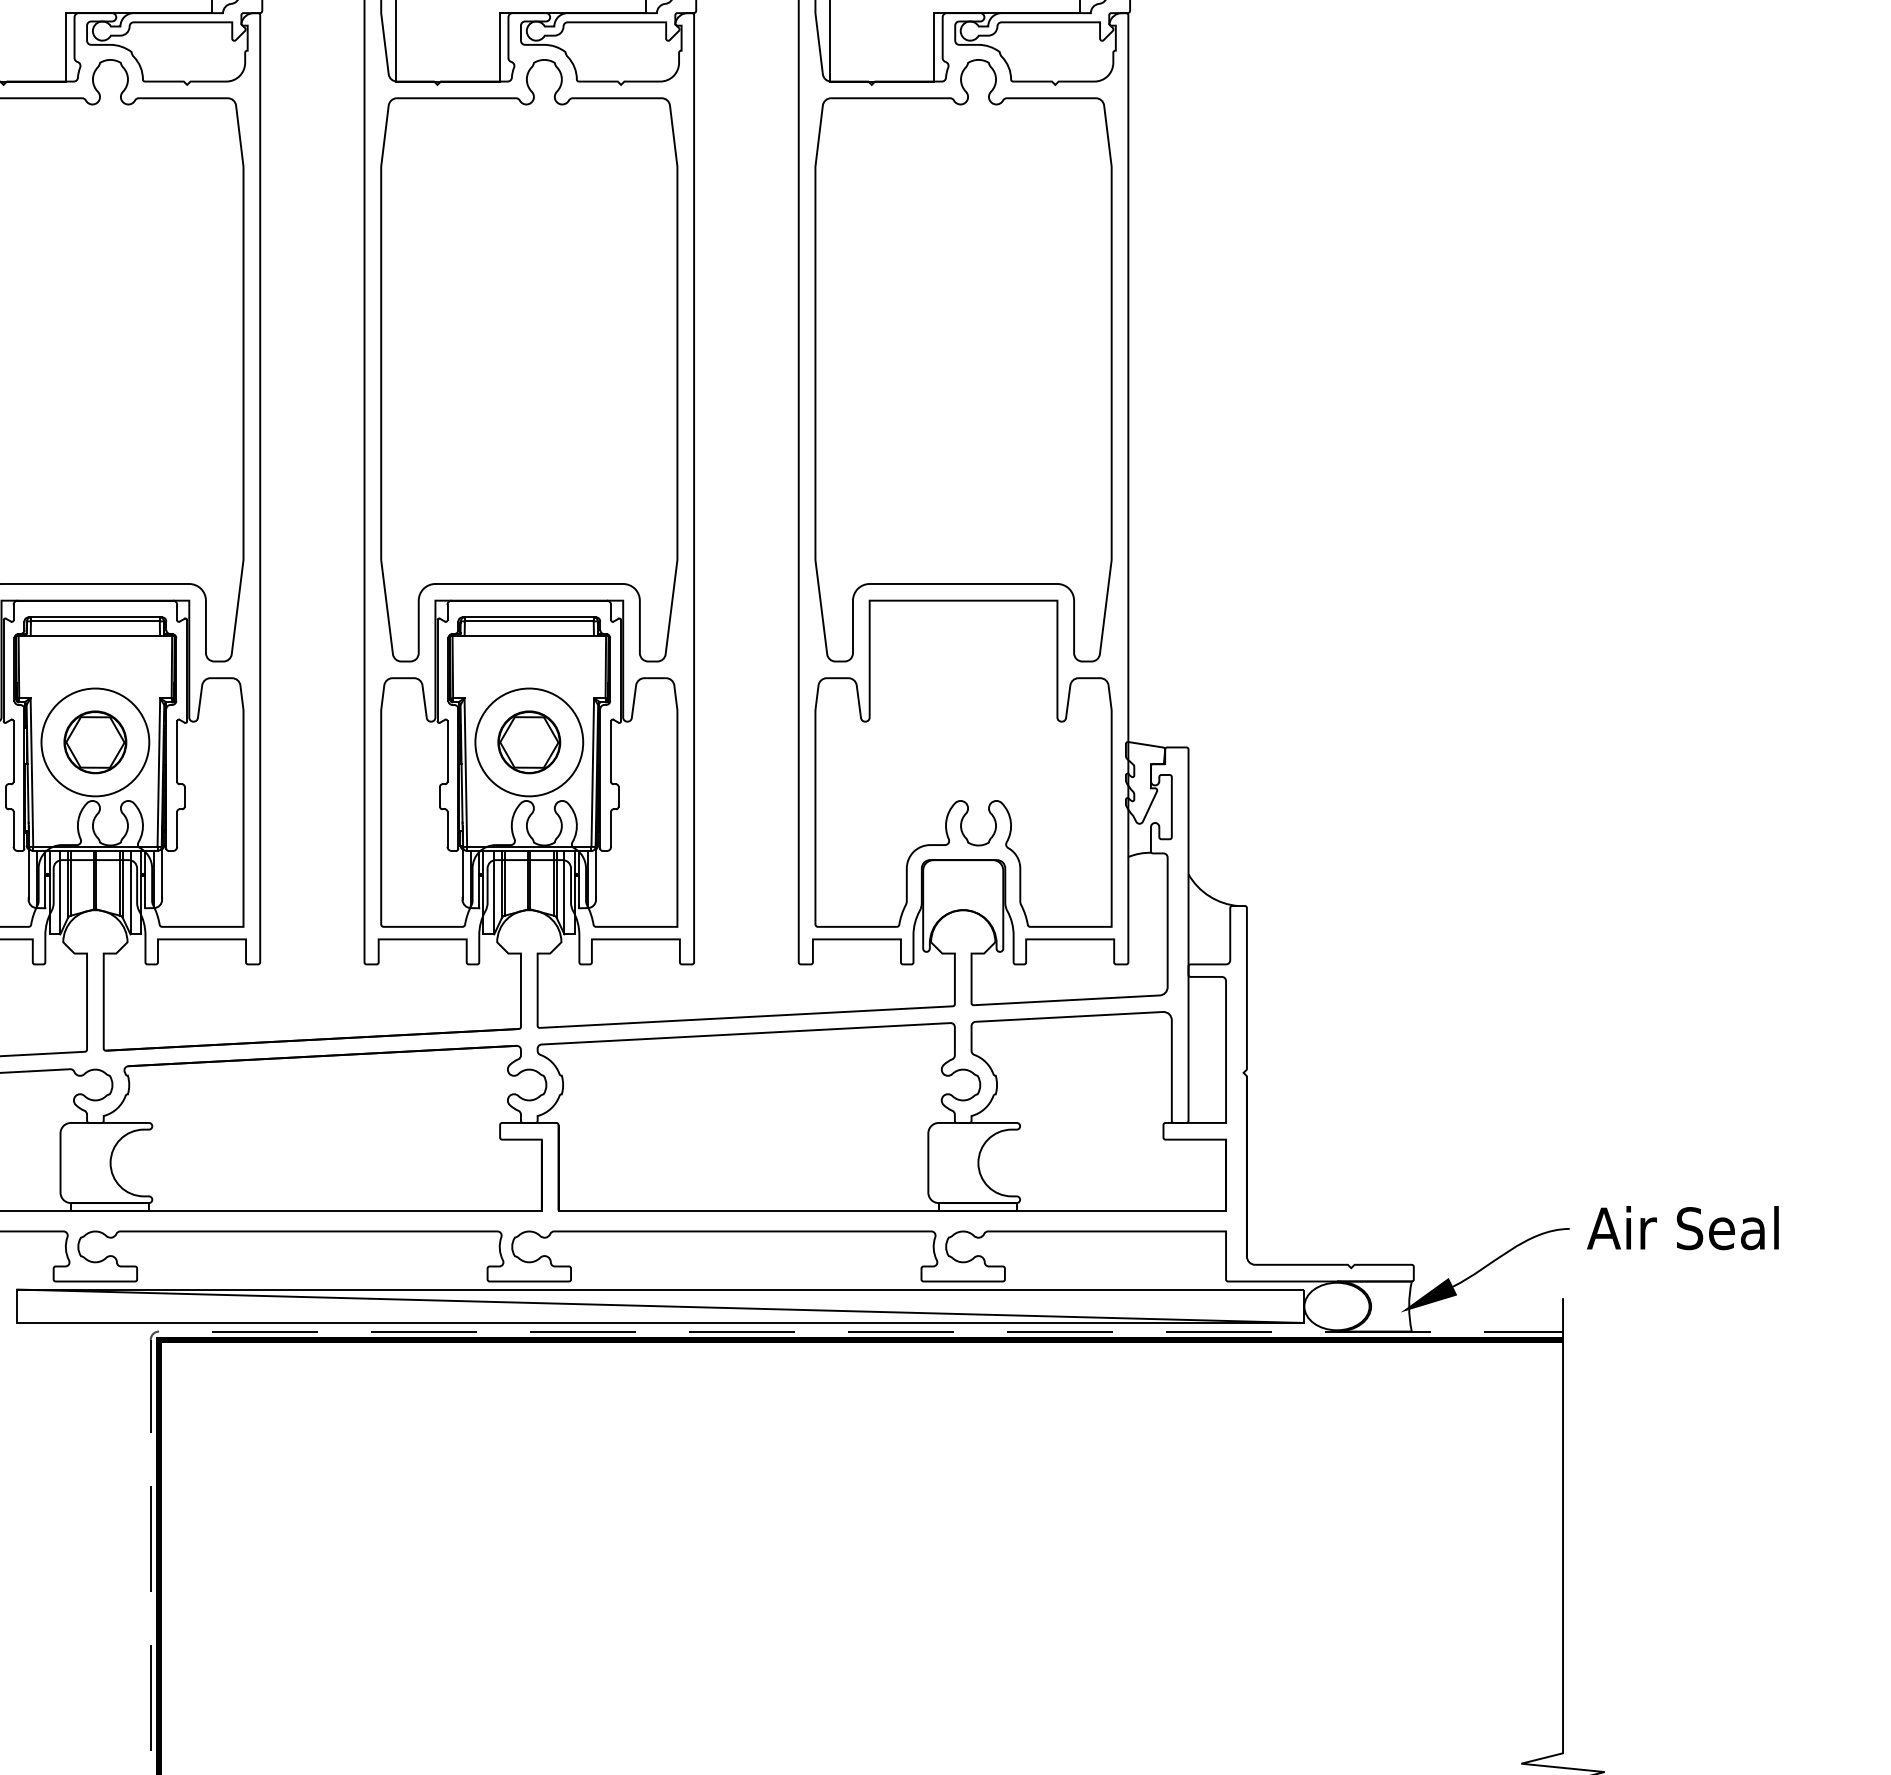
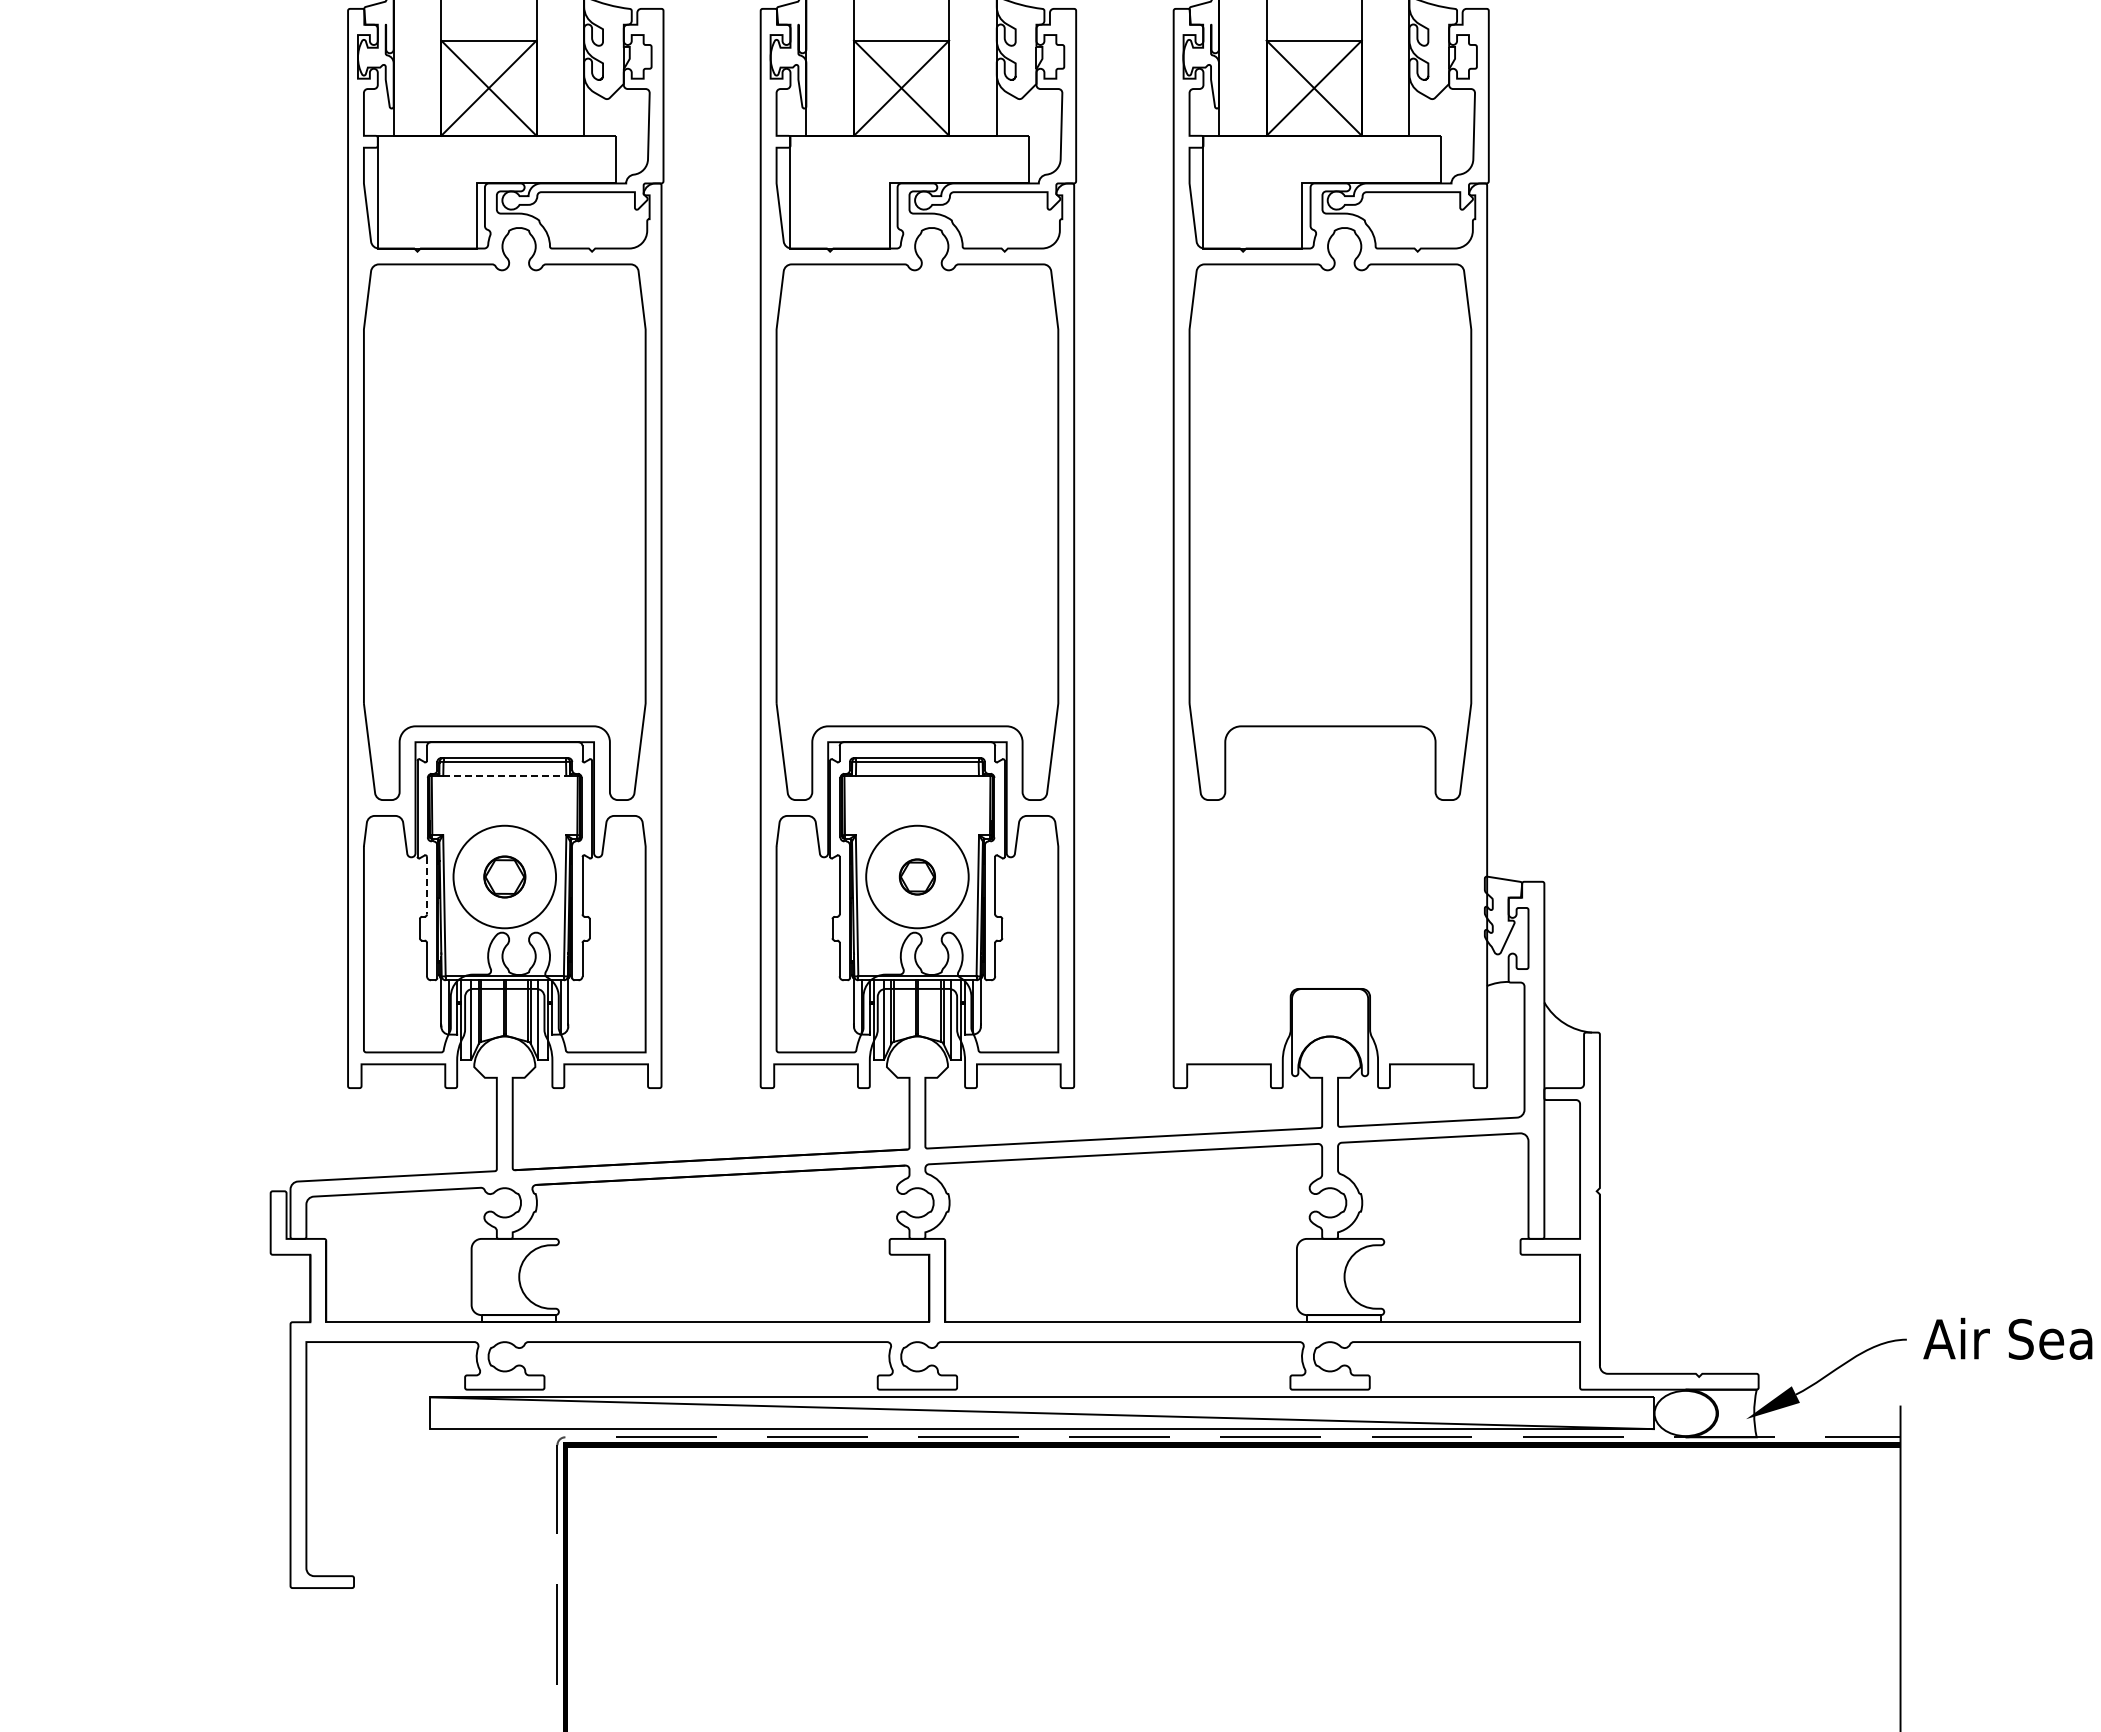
line: (95, 635) -> (504, 775), solid -> dashed
part: (95, 741) -> (504, 876), size x0.7
part: (529, 741) -> (917, 876), size x0.6
line: (14, 751) -> (427, 885), solid -> dashed
curve: (961, 799) -> (1328, 931), removed

